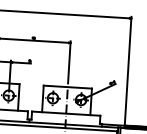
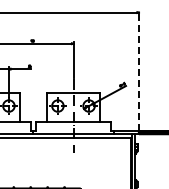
line: (127, 70) -> (138, 70), solid -> dashed

